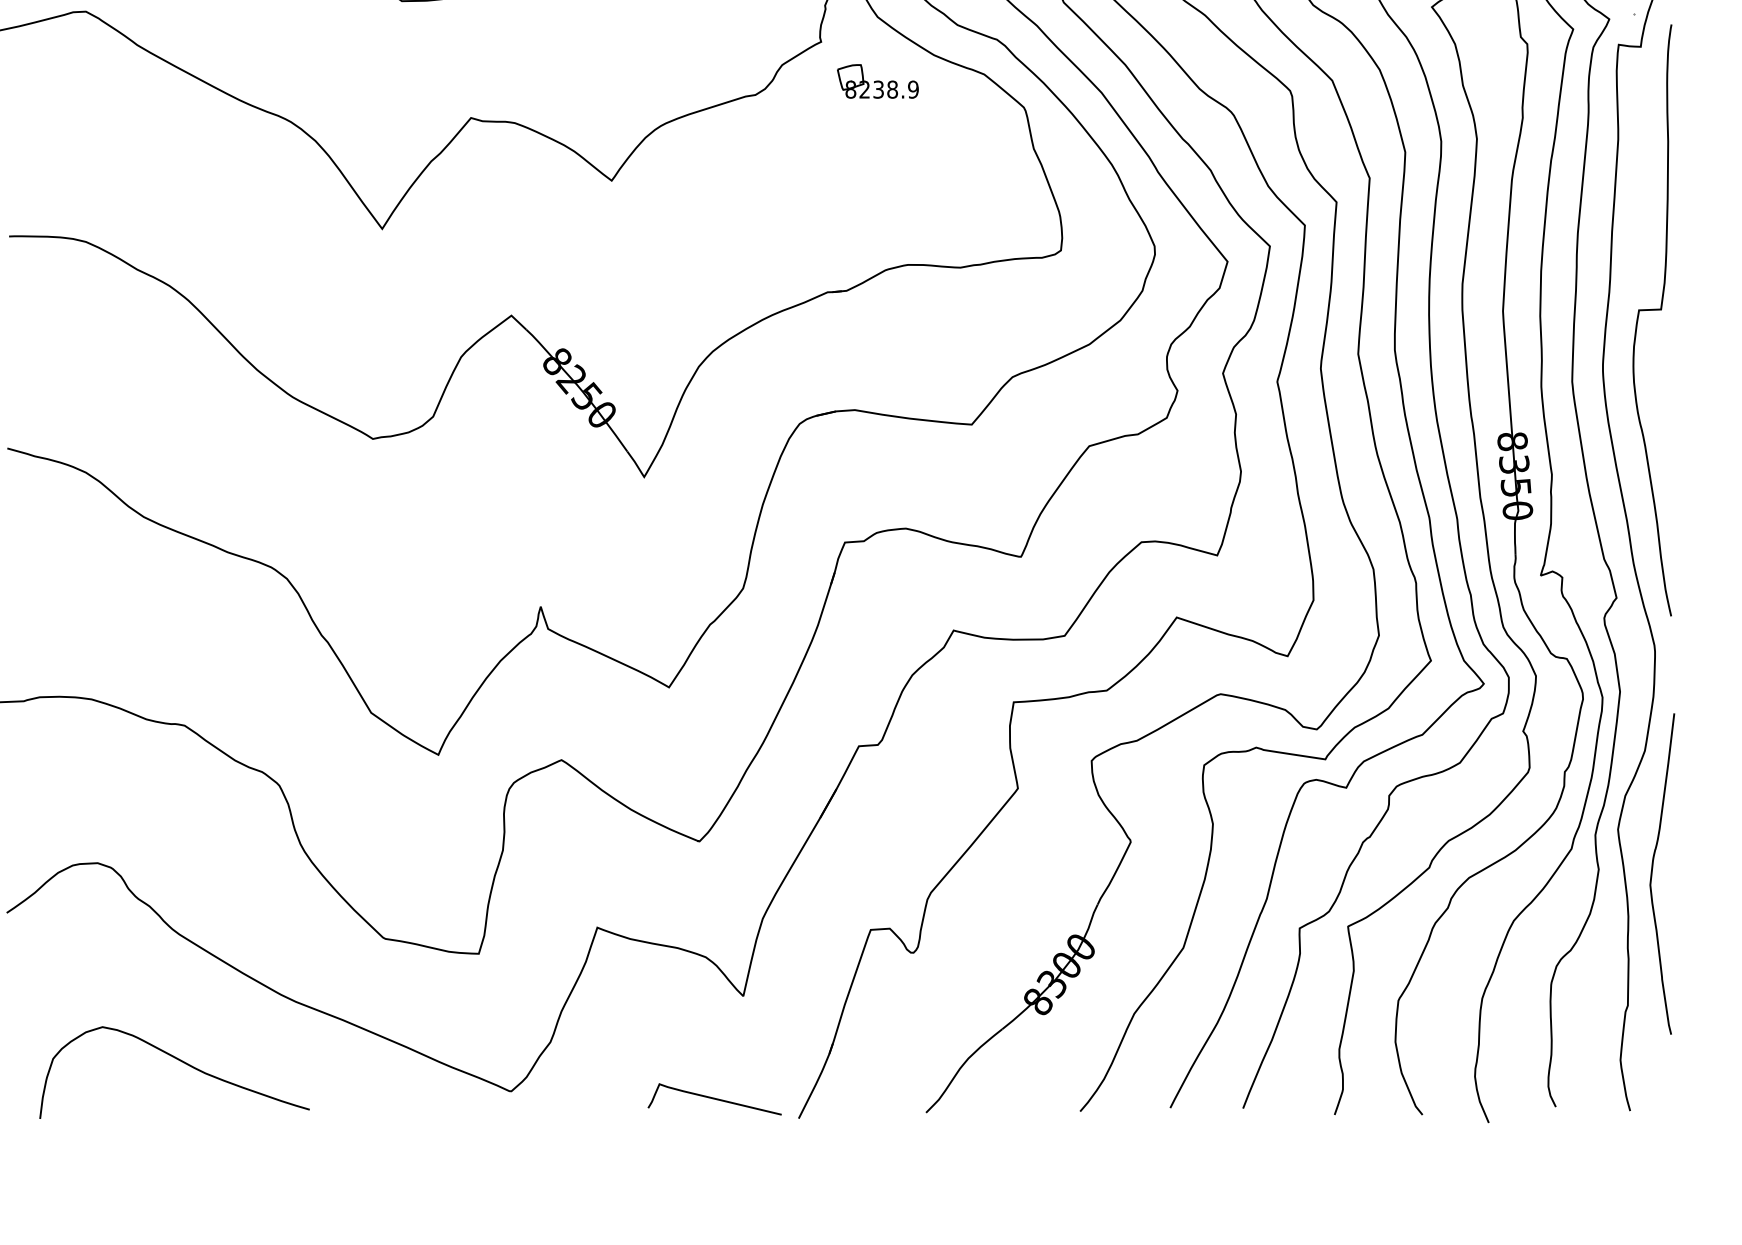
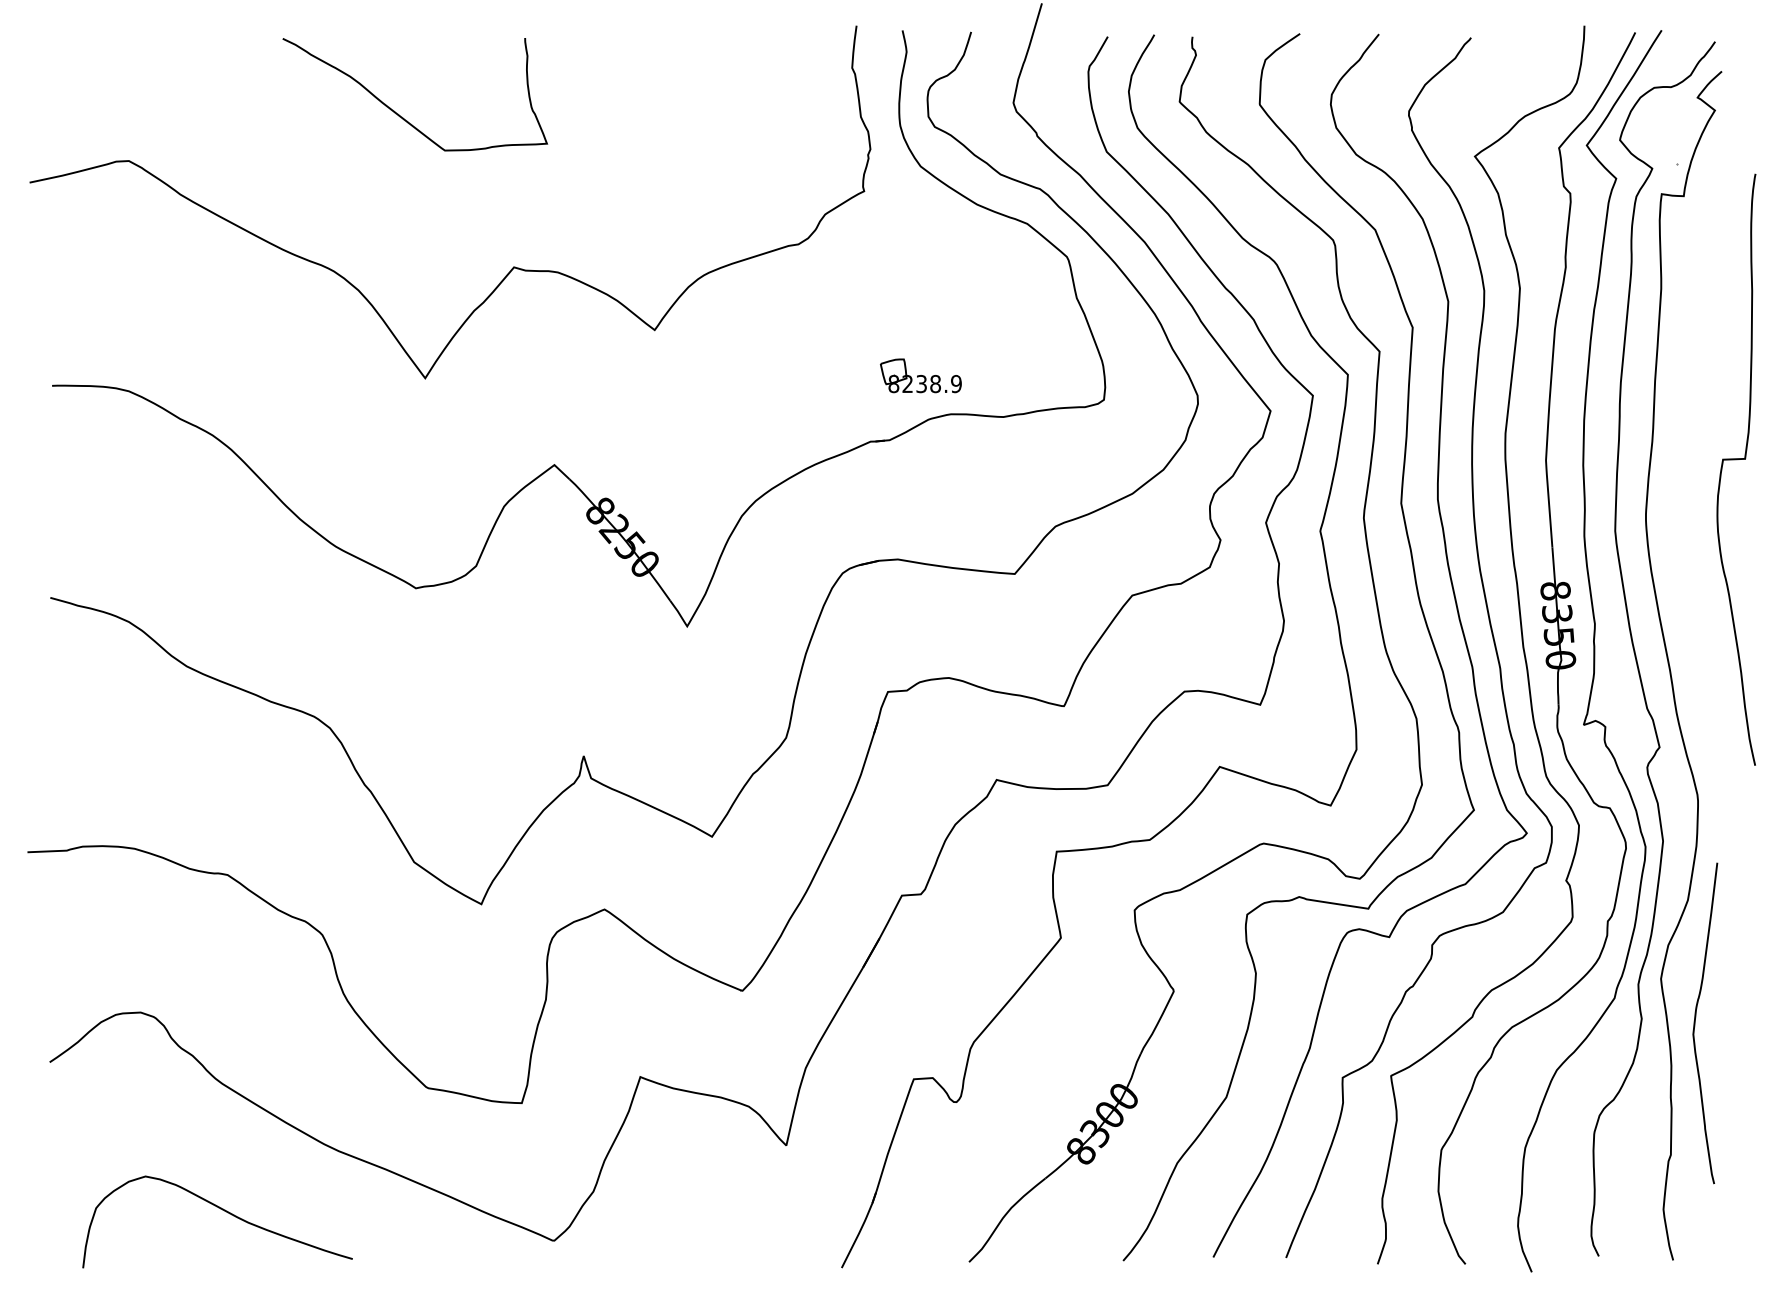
part: (877, 81) -> (920, 375), moved
curve: (1652, 311) -> (1736, 460), moved
curve: (714, 1099) -> (757, 1248), removed

